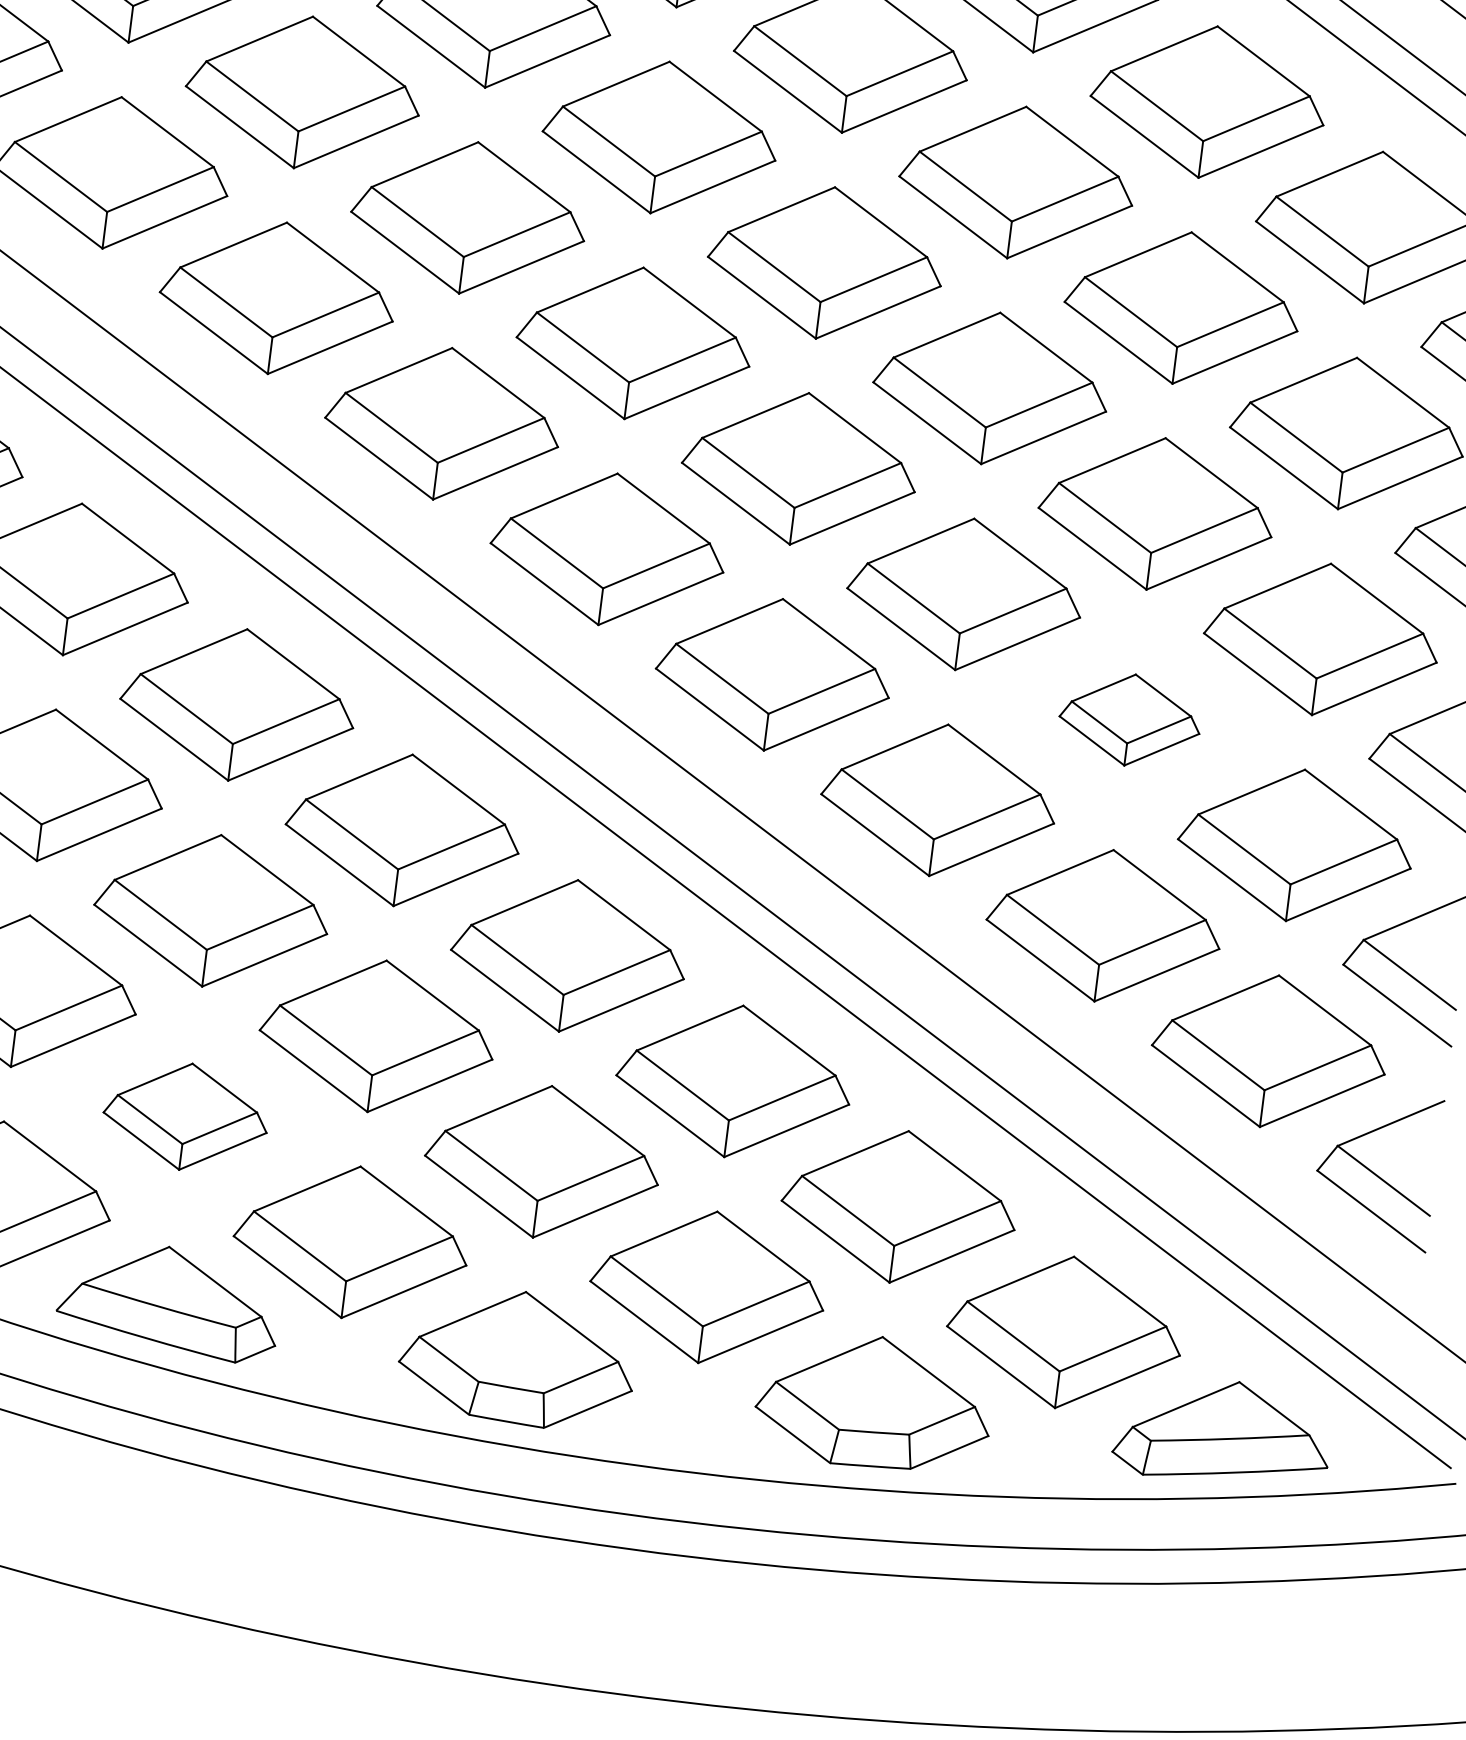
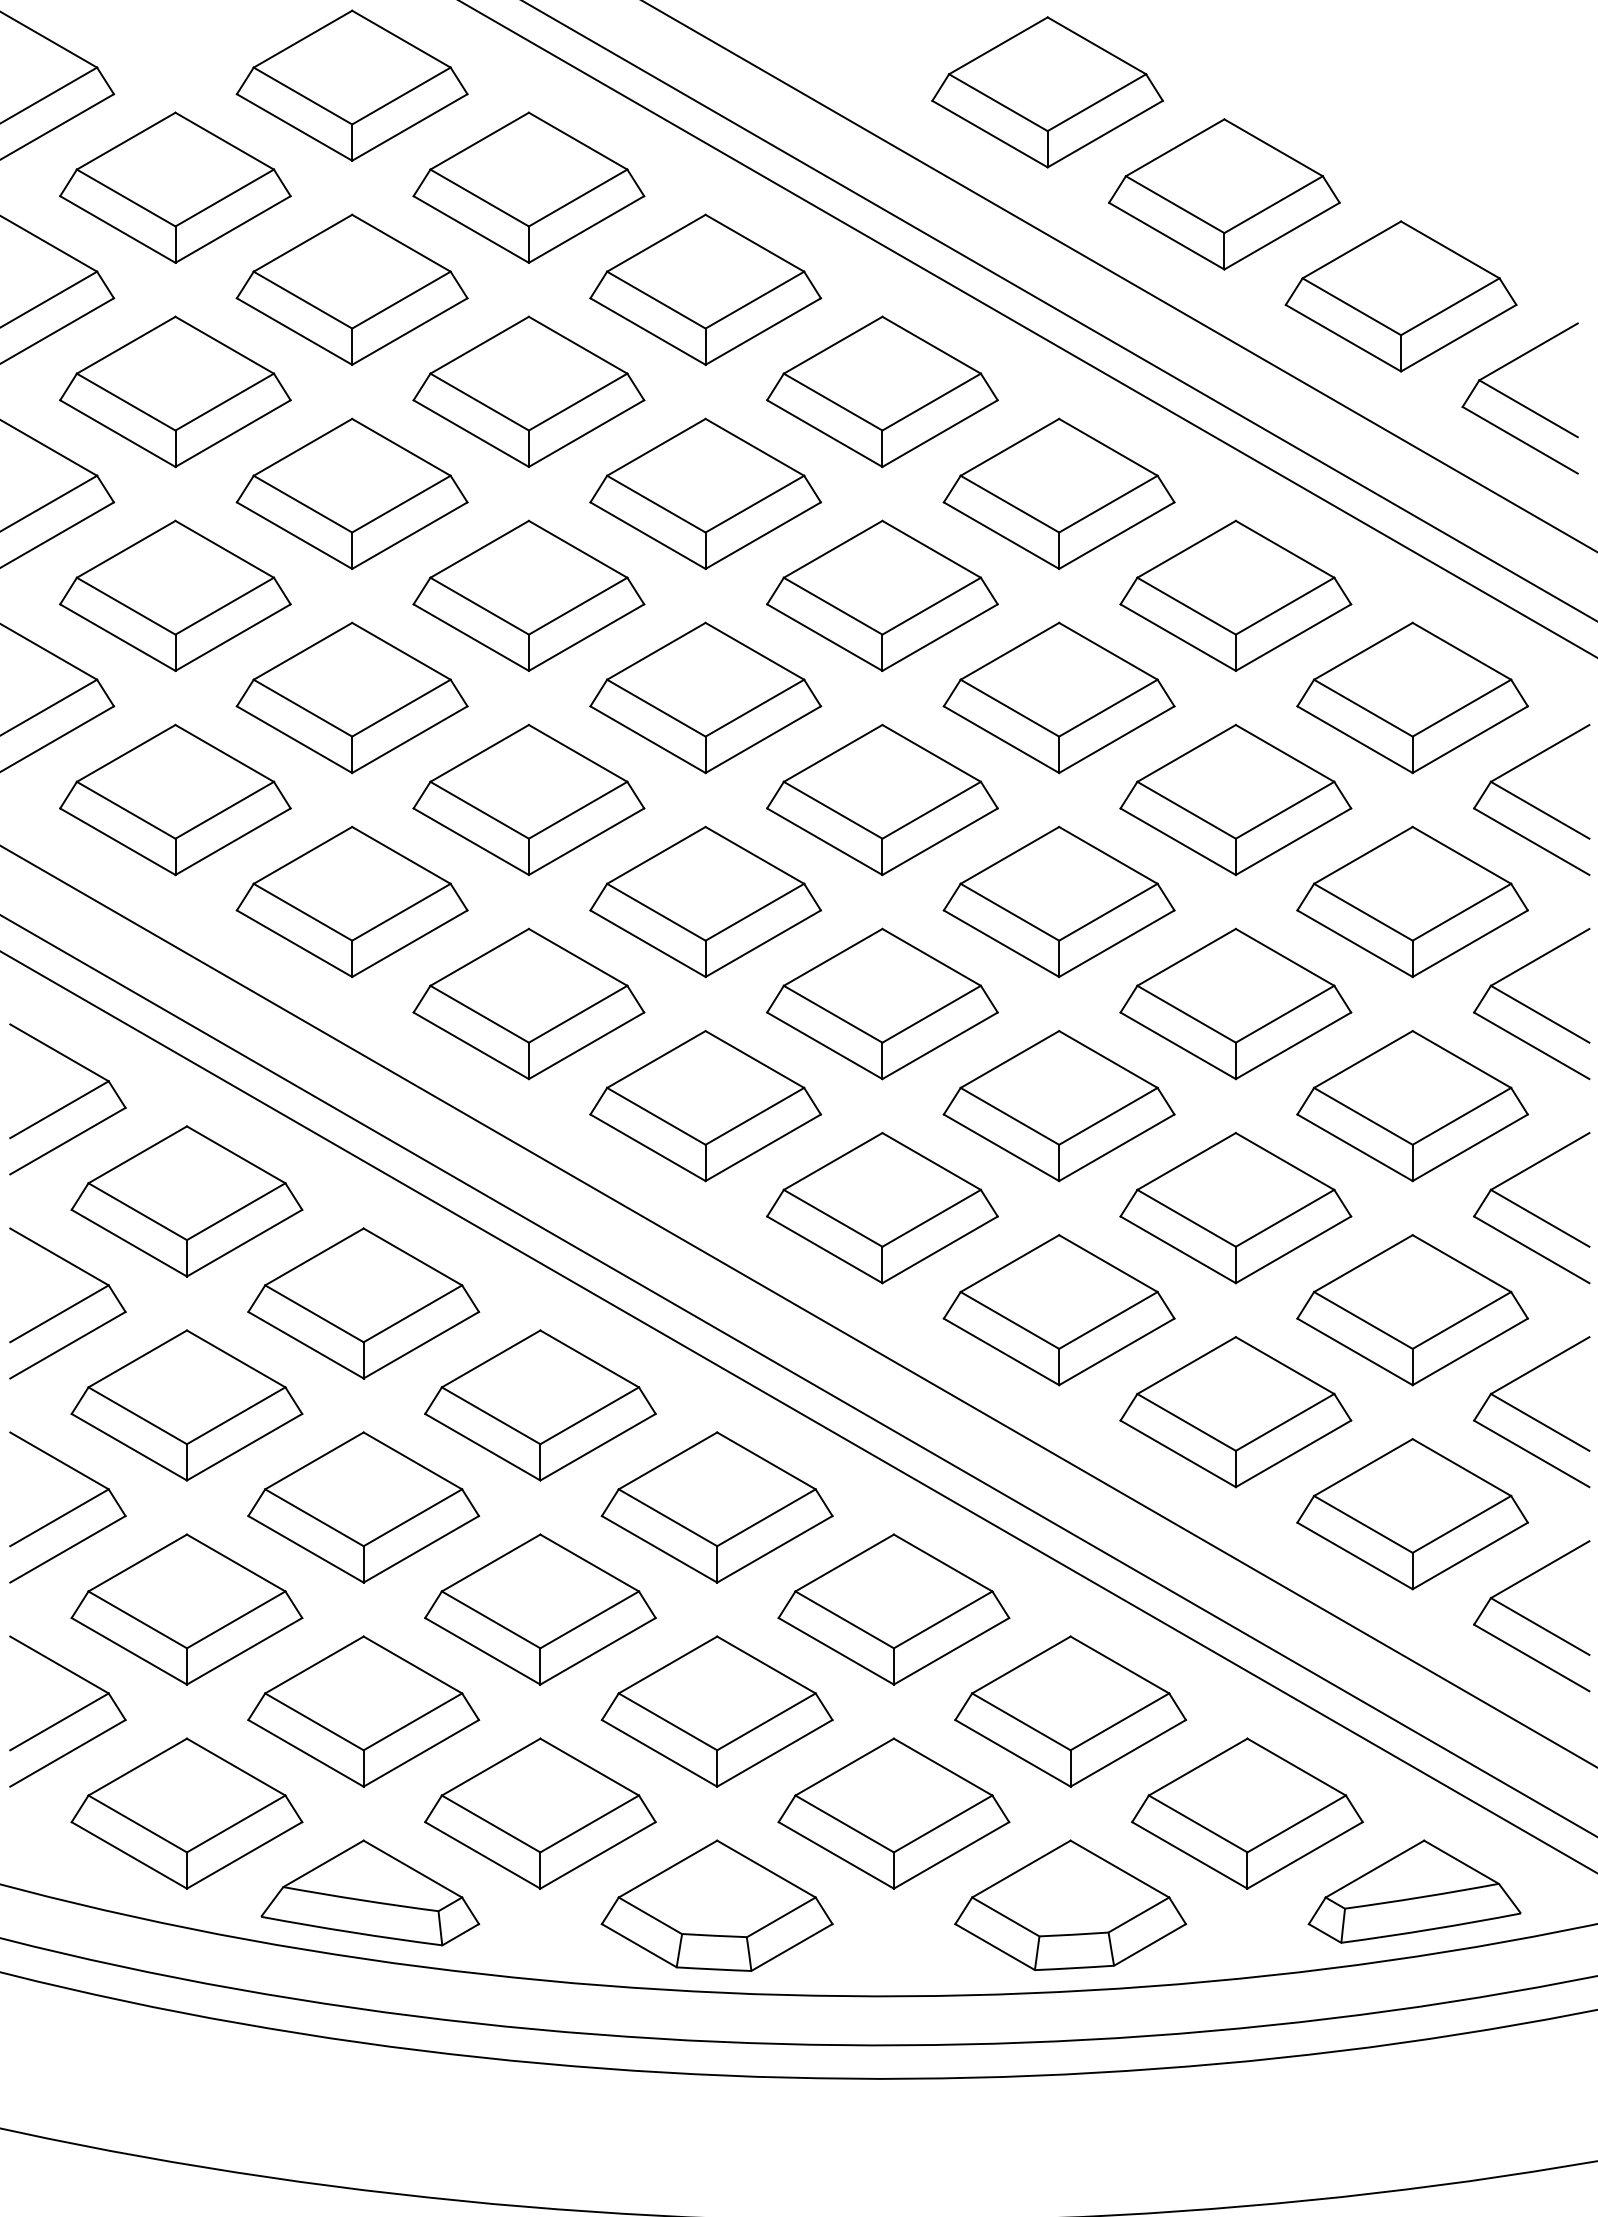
part: (1129, 720) -> (1235, 1208), size x1.67
part: (185, 1116) -> (363, 1711), size x1.43

